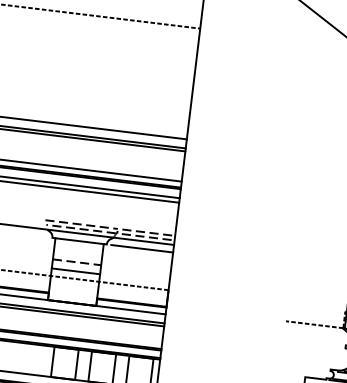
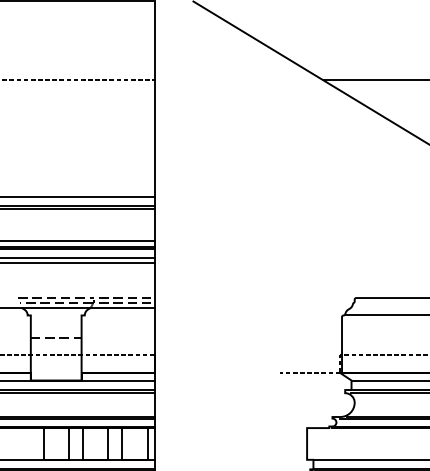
line: (78, 241) -> (55, 315), removed
line: (141, 248) -> (121, 315), removed
line: (75, 271) -> (55, 347), removed

